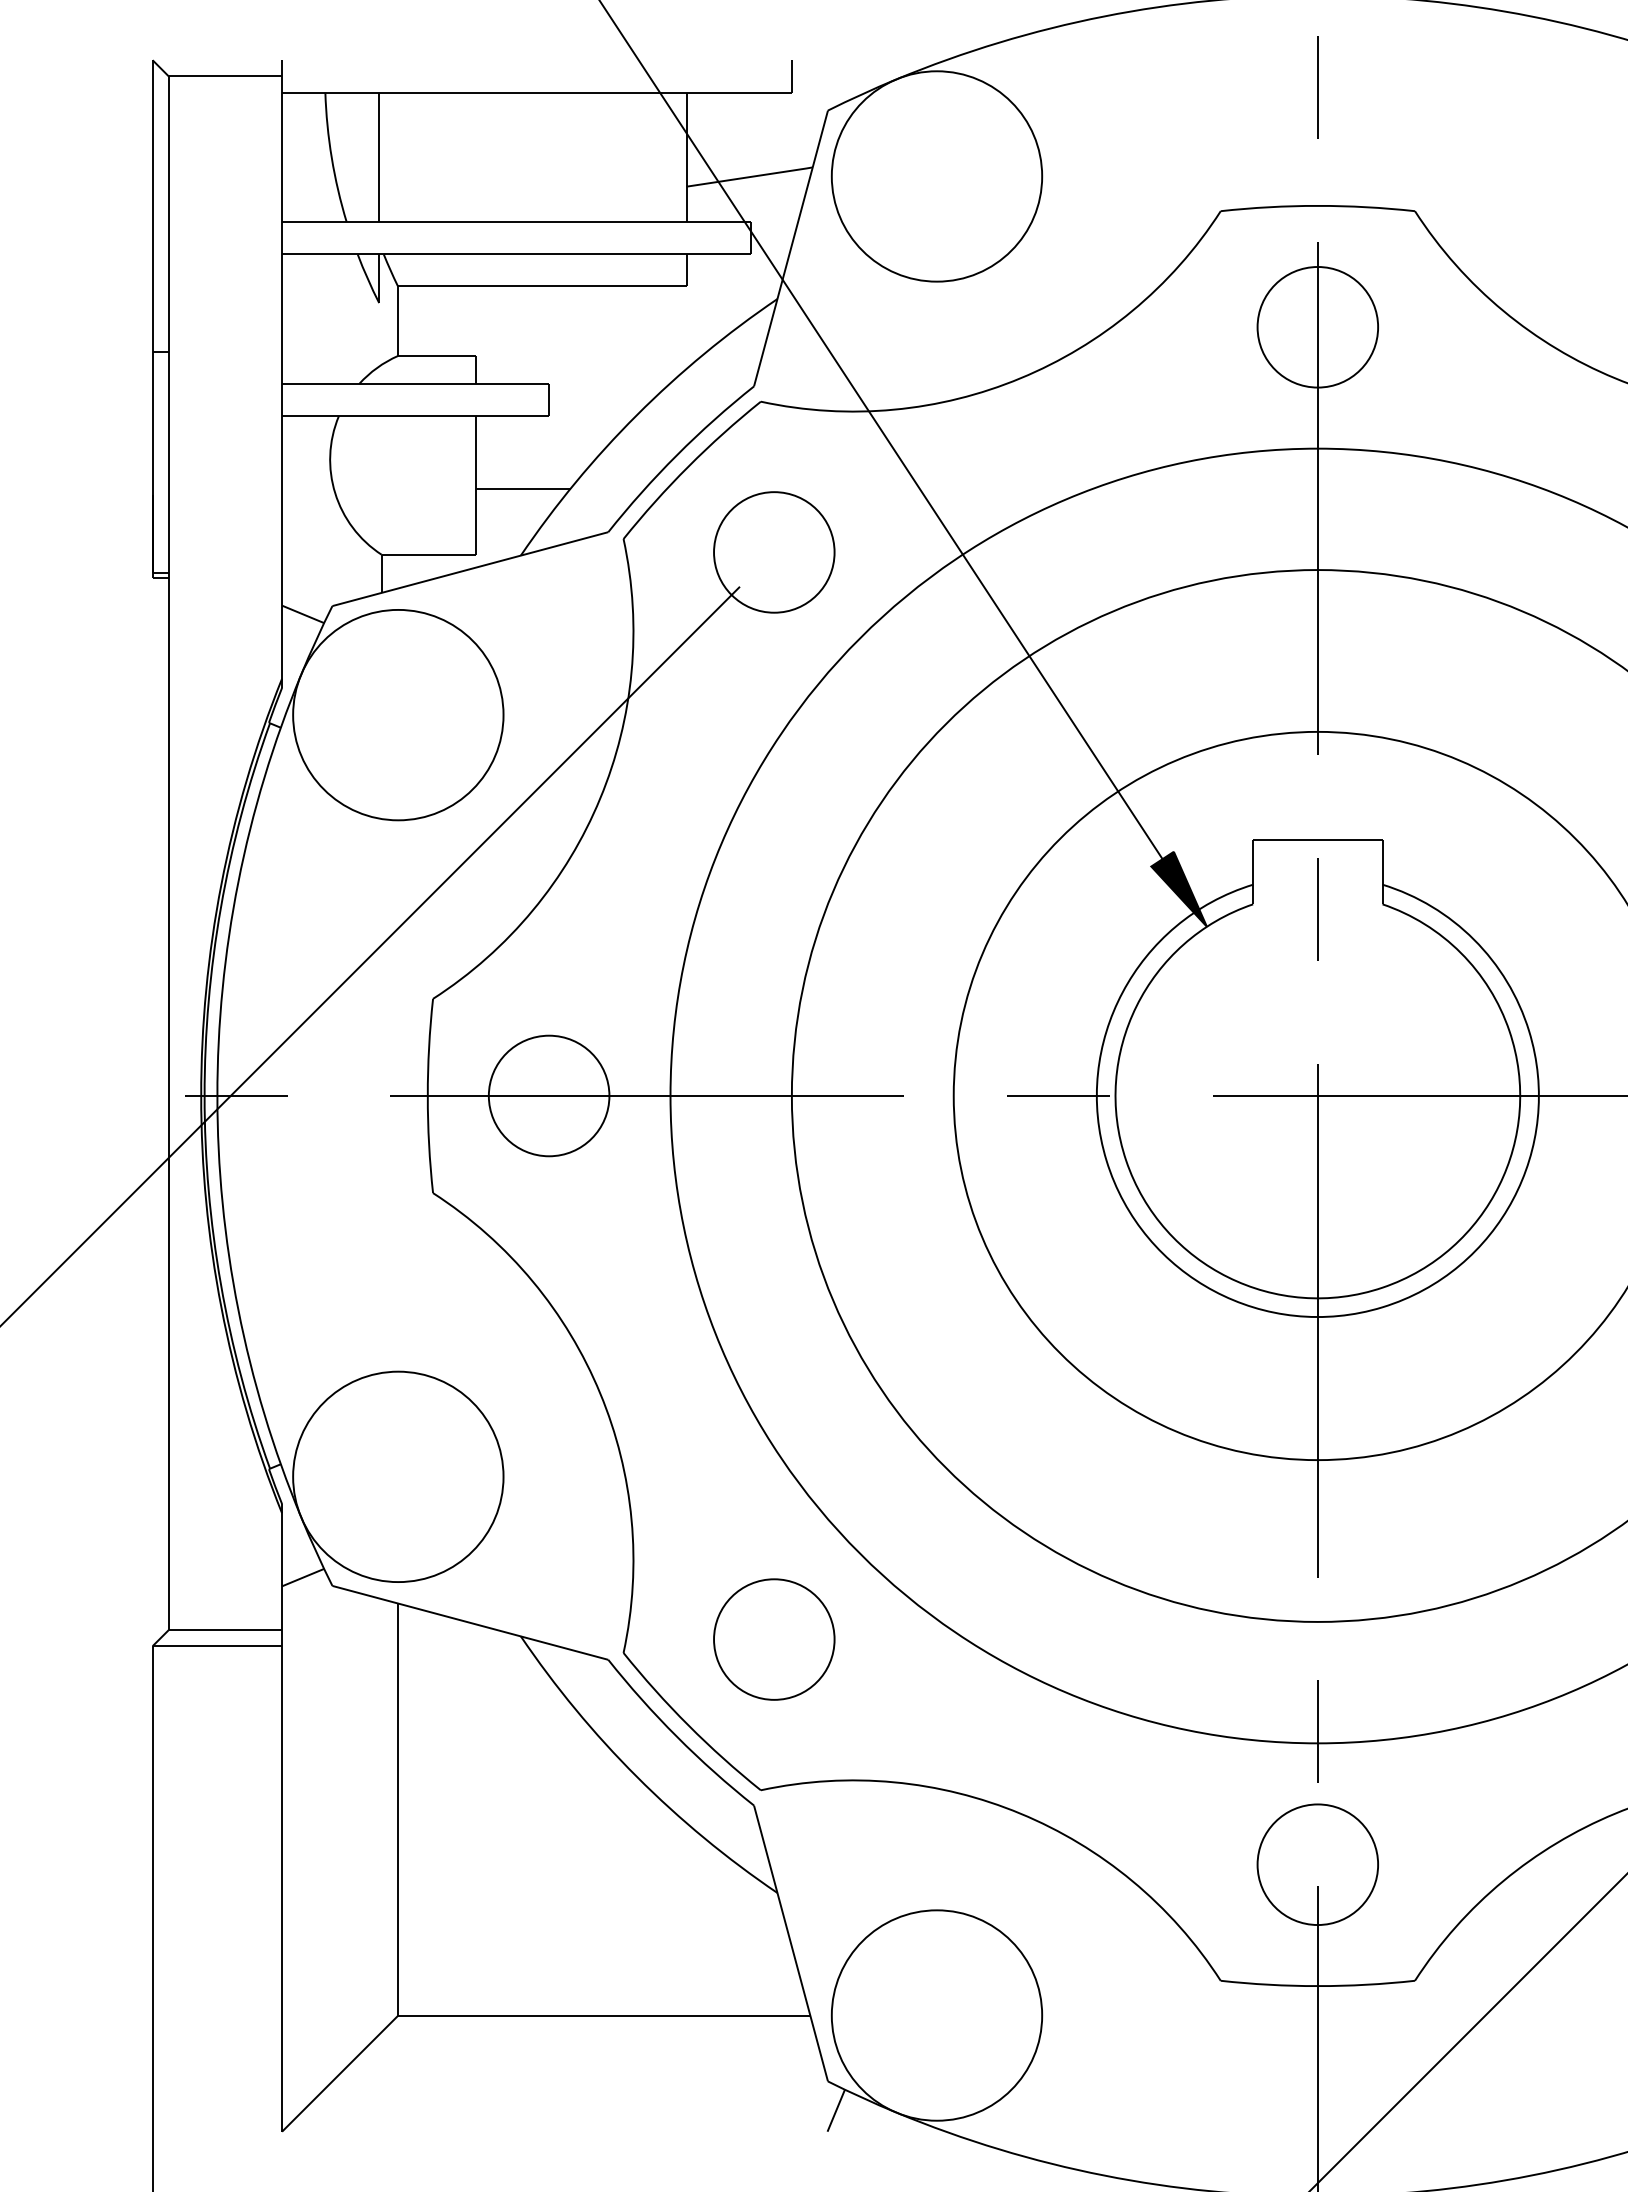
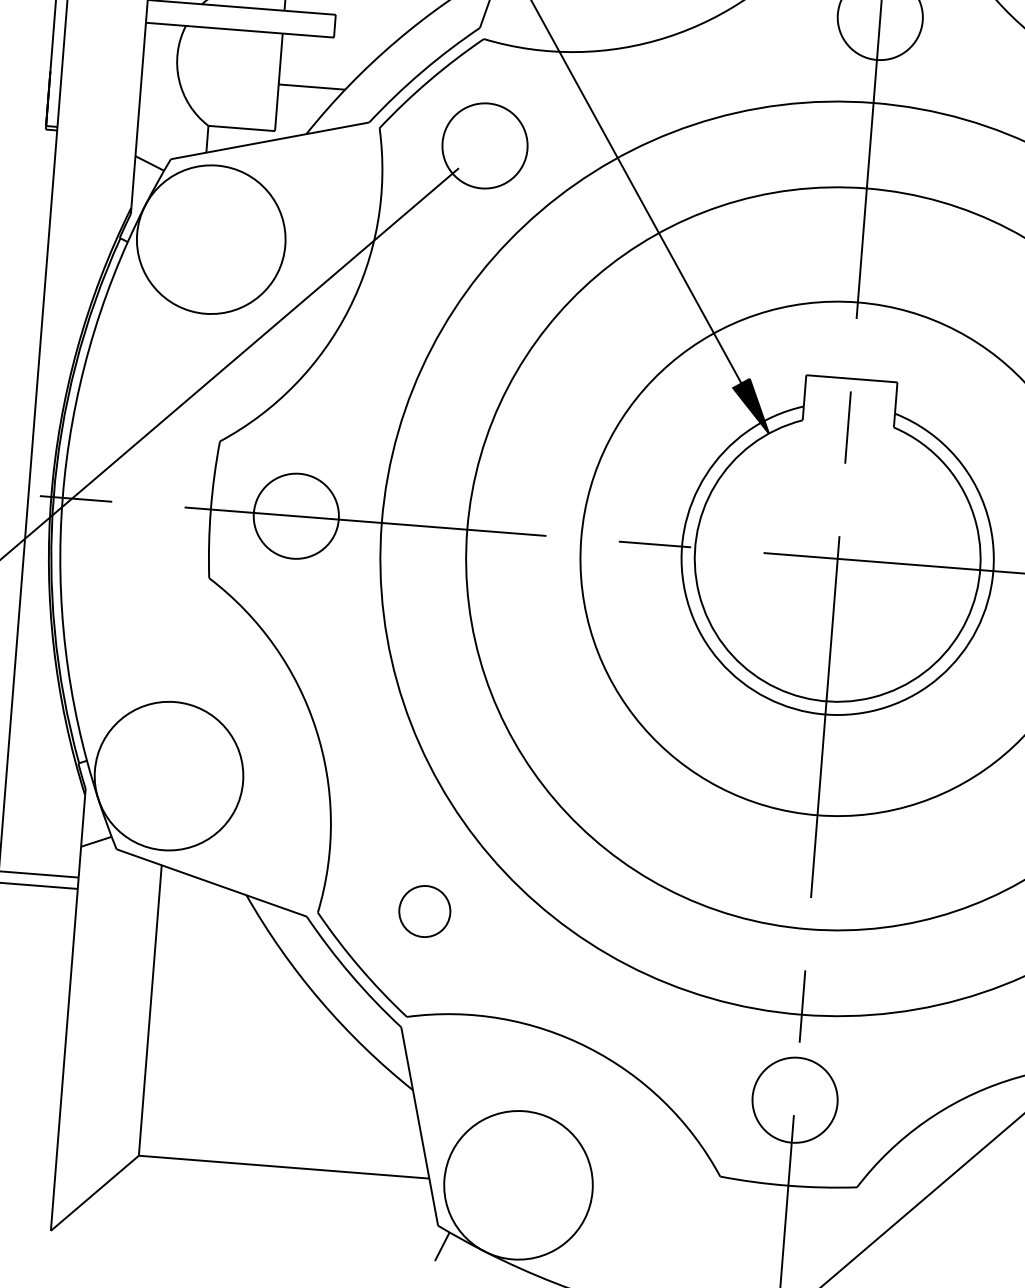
part: (774, 1639) -> (424, 911), size x0.6

